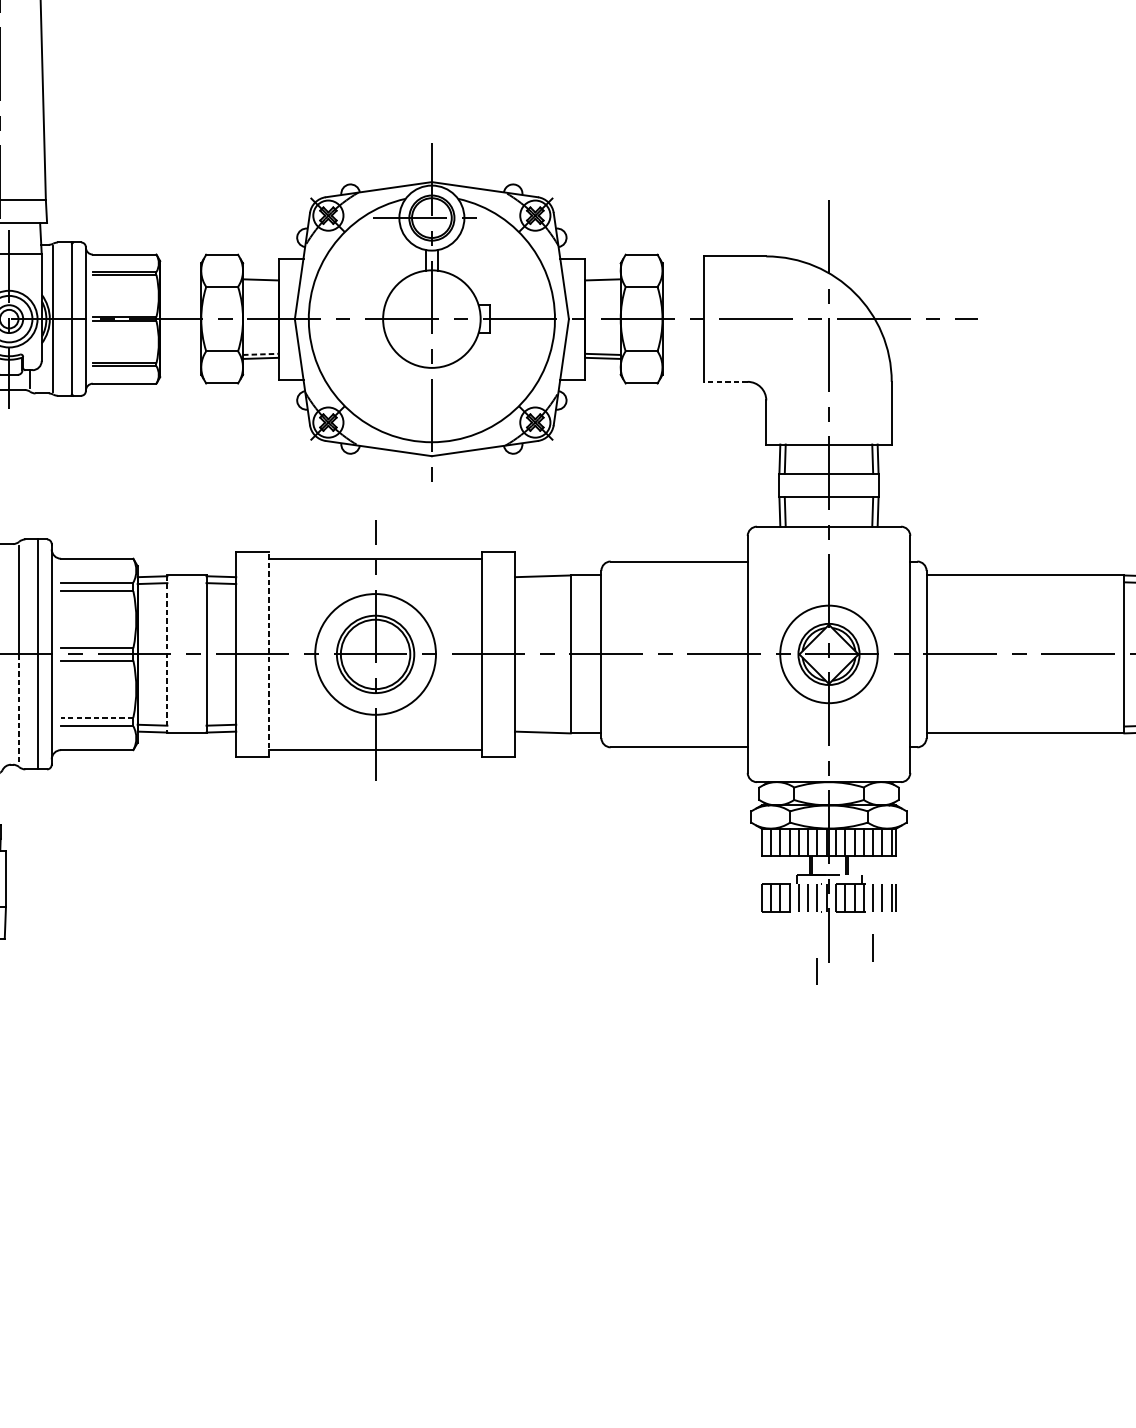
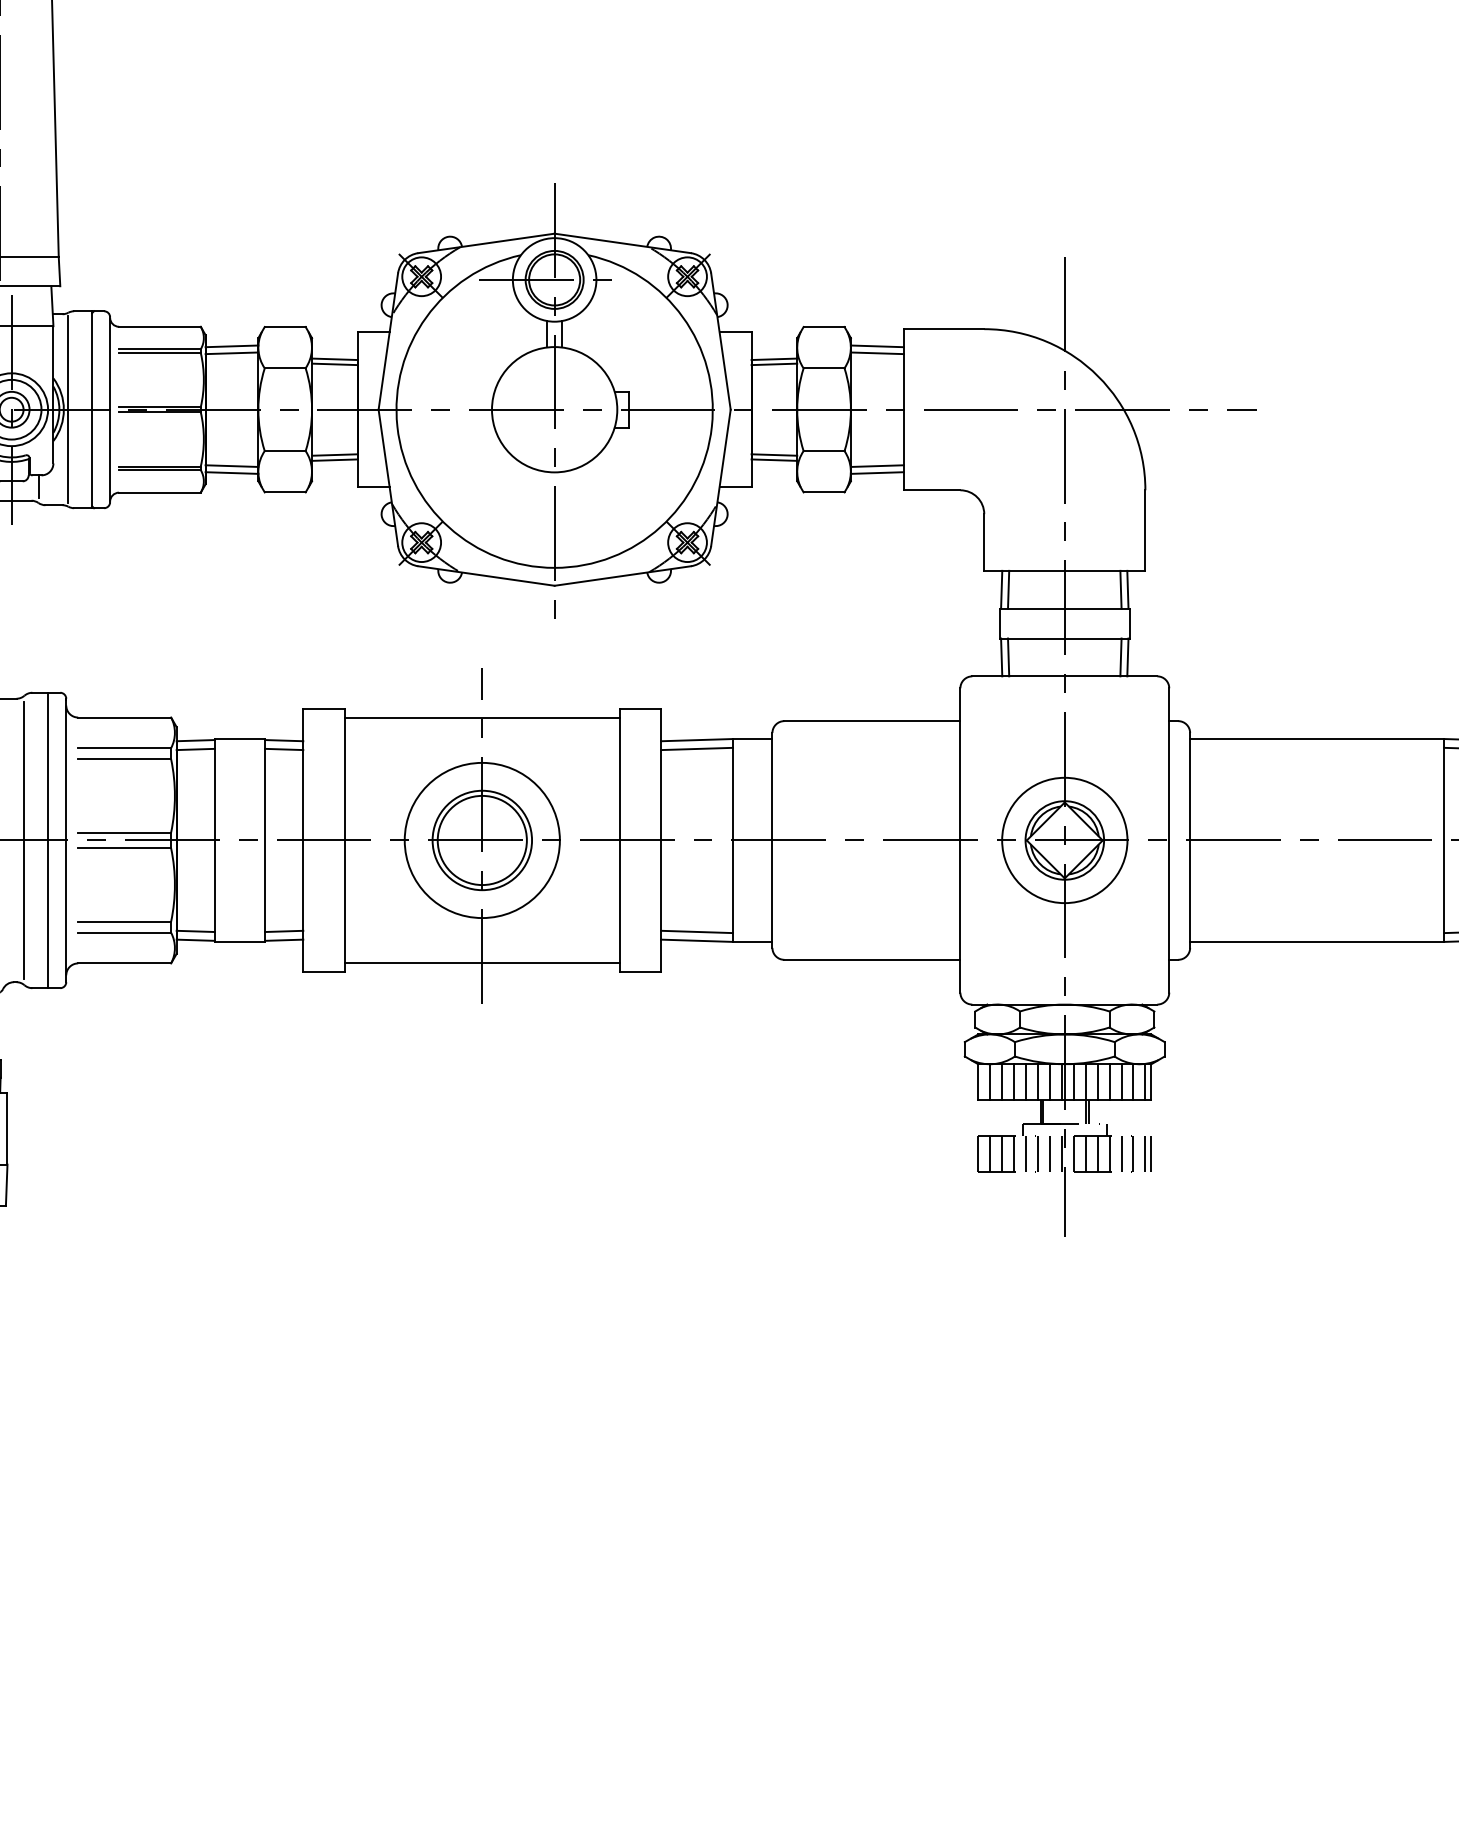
line: (180, 269) -> (231, 346), added
line: (682, 269) -> (876, 346), added
line: (180, 275) -> (231, 353), added
line: (682, 275) -> (876, 353), added
line: (260, 283) -> (334, 364), added
line: (603, 283) -> (774, 364), added
line: (260, 354) -> (334, 455), dashed -> solid
line: (180, 362) -> (231, 465), added
line: (682, 362) -> (876, 465), added
line: (180, 368) -> (231, 472), added
line: (682, 368) -> (876, 472), added
line: (725, 382) -> (931, 490), dashed -> solid
line: (543, 582) -> (697, 748), added
line: (269, 653) -> (345, 839), dashed -> solid
line: (167, 654) -> (214, 840), dashed -> solid
line: (19, 708) -> (24, 909), dashed -> solid
line: (97, 717) -> (124, 921), dashed -> solid
line: (543, 725) -> (697, 931), added
line: (873, 947) -> (1121, 1217), removed
line: (817, 971) -> (1049, 1247), removed

